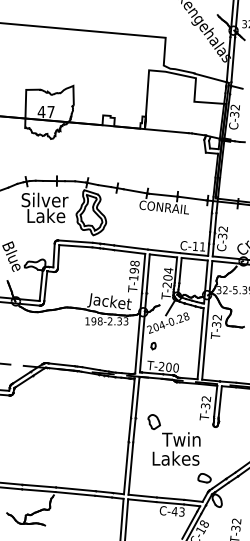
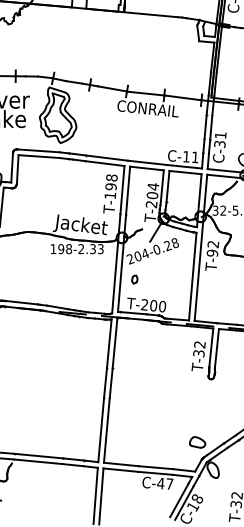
text: (222, 229) -> (219, 135), C-32 -> C-31
text: (216, 324) -> (212, 253), T-32 -> T-92
part: (173, 439) -> (159, 394), removed
text: (181, 511) -> (169, 483), C-43 -> C-47

